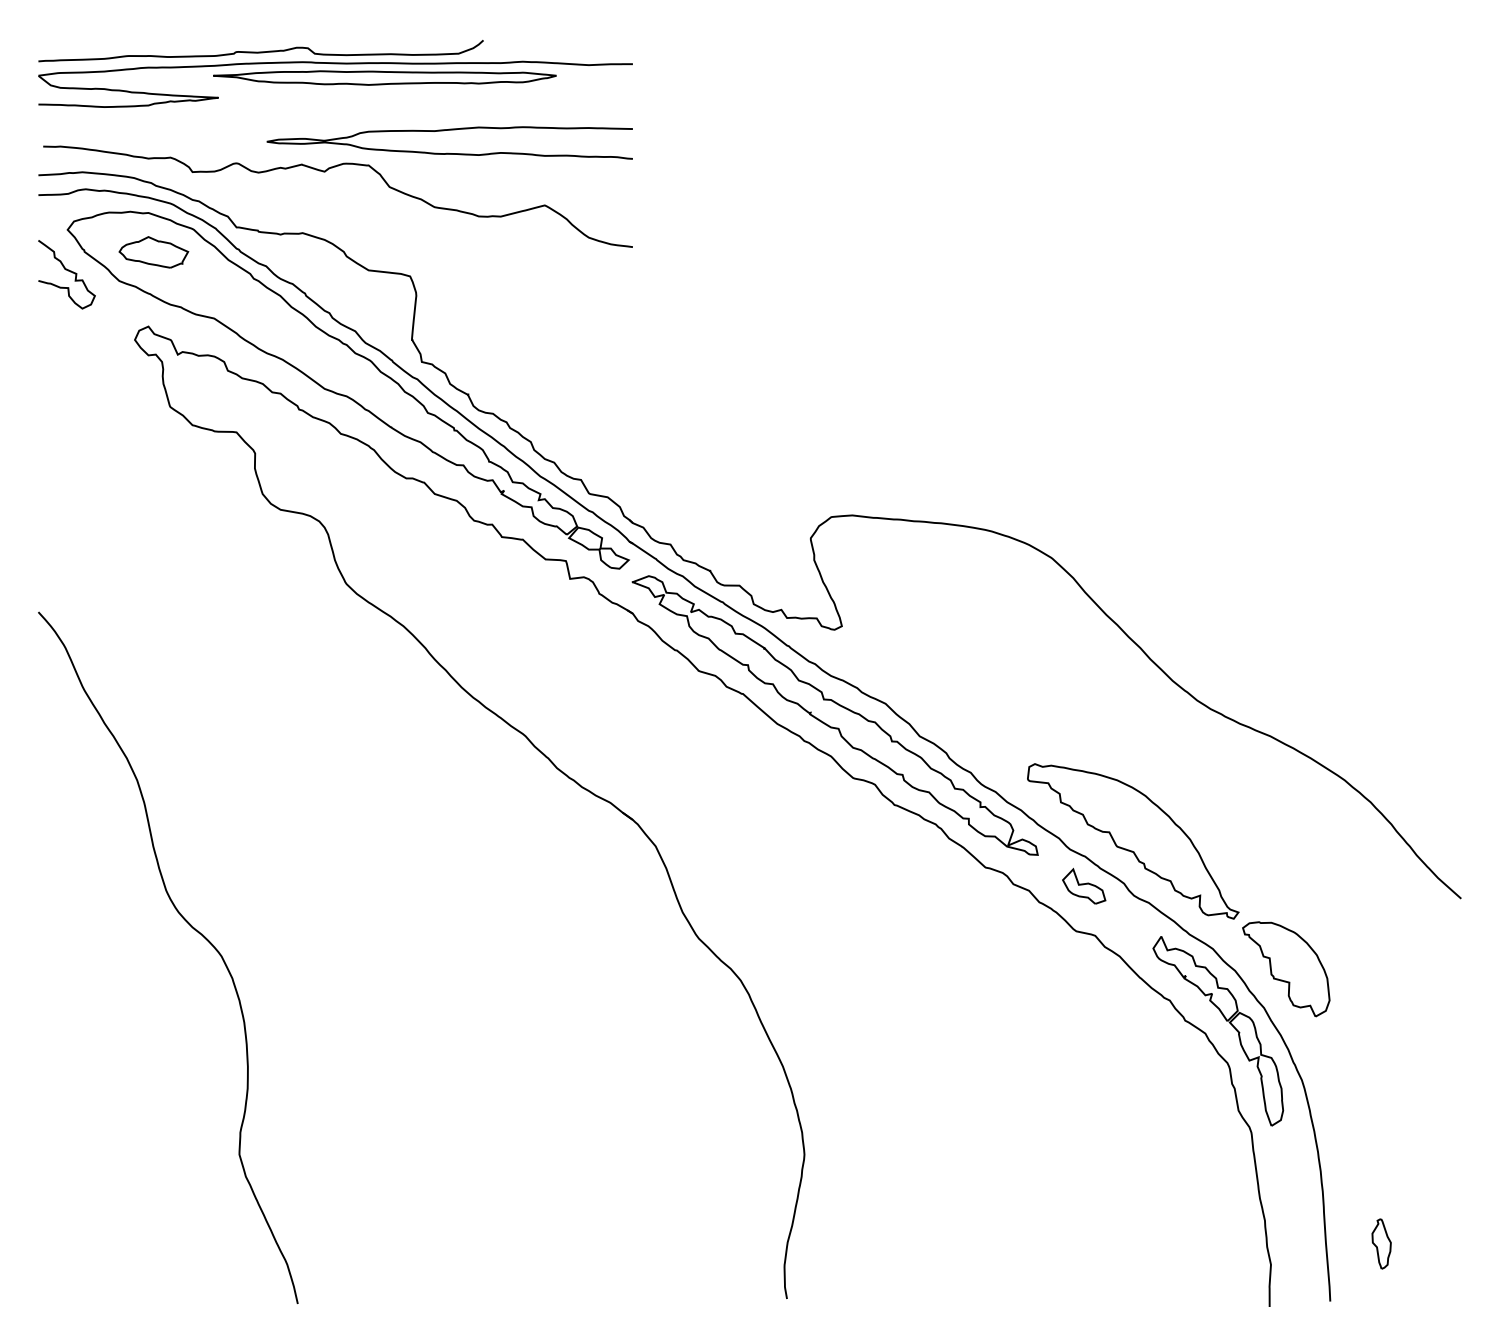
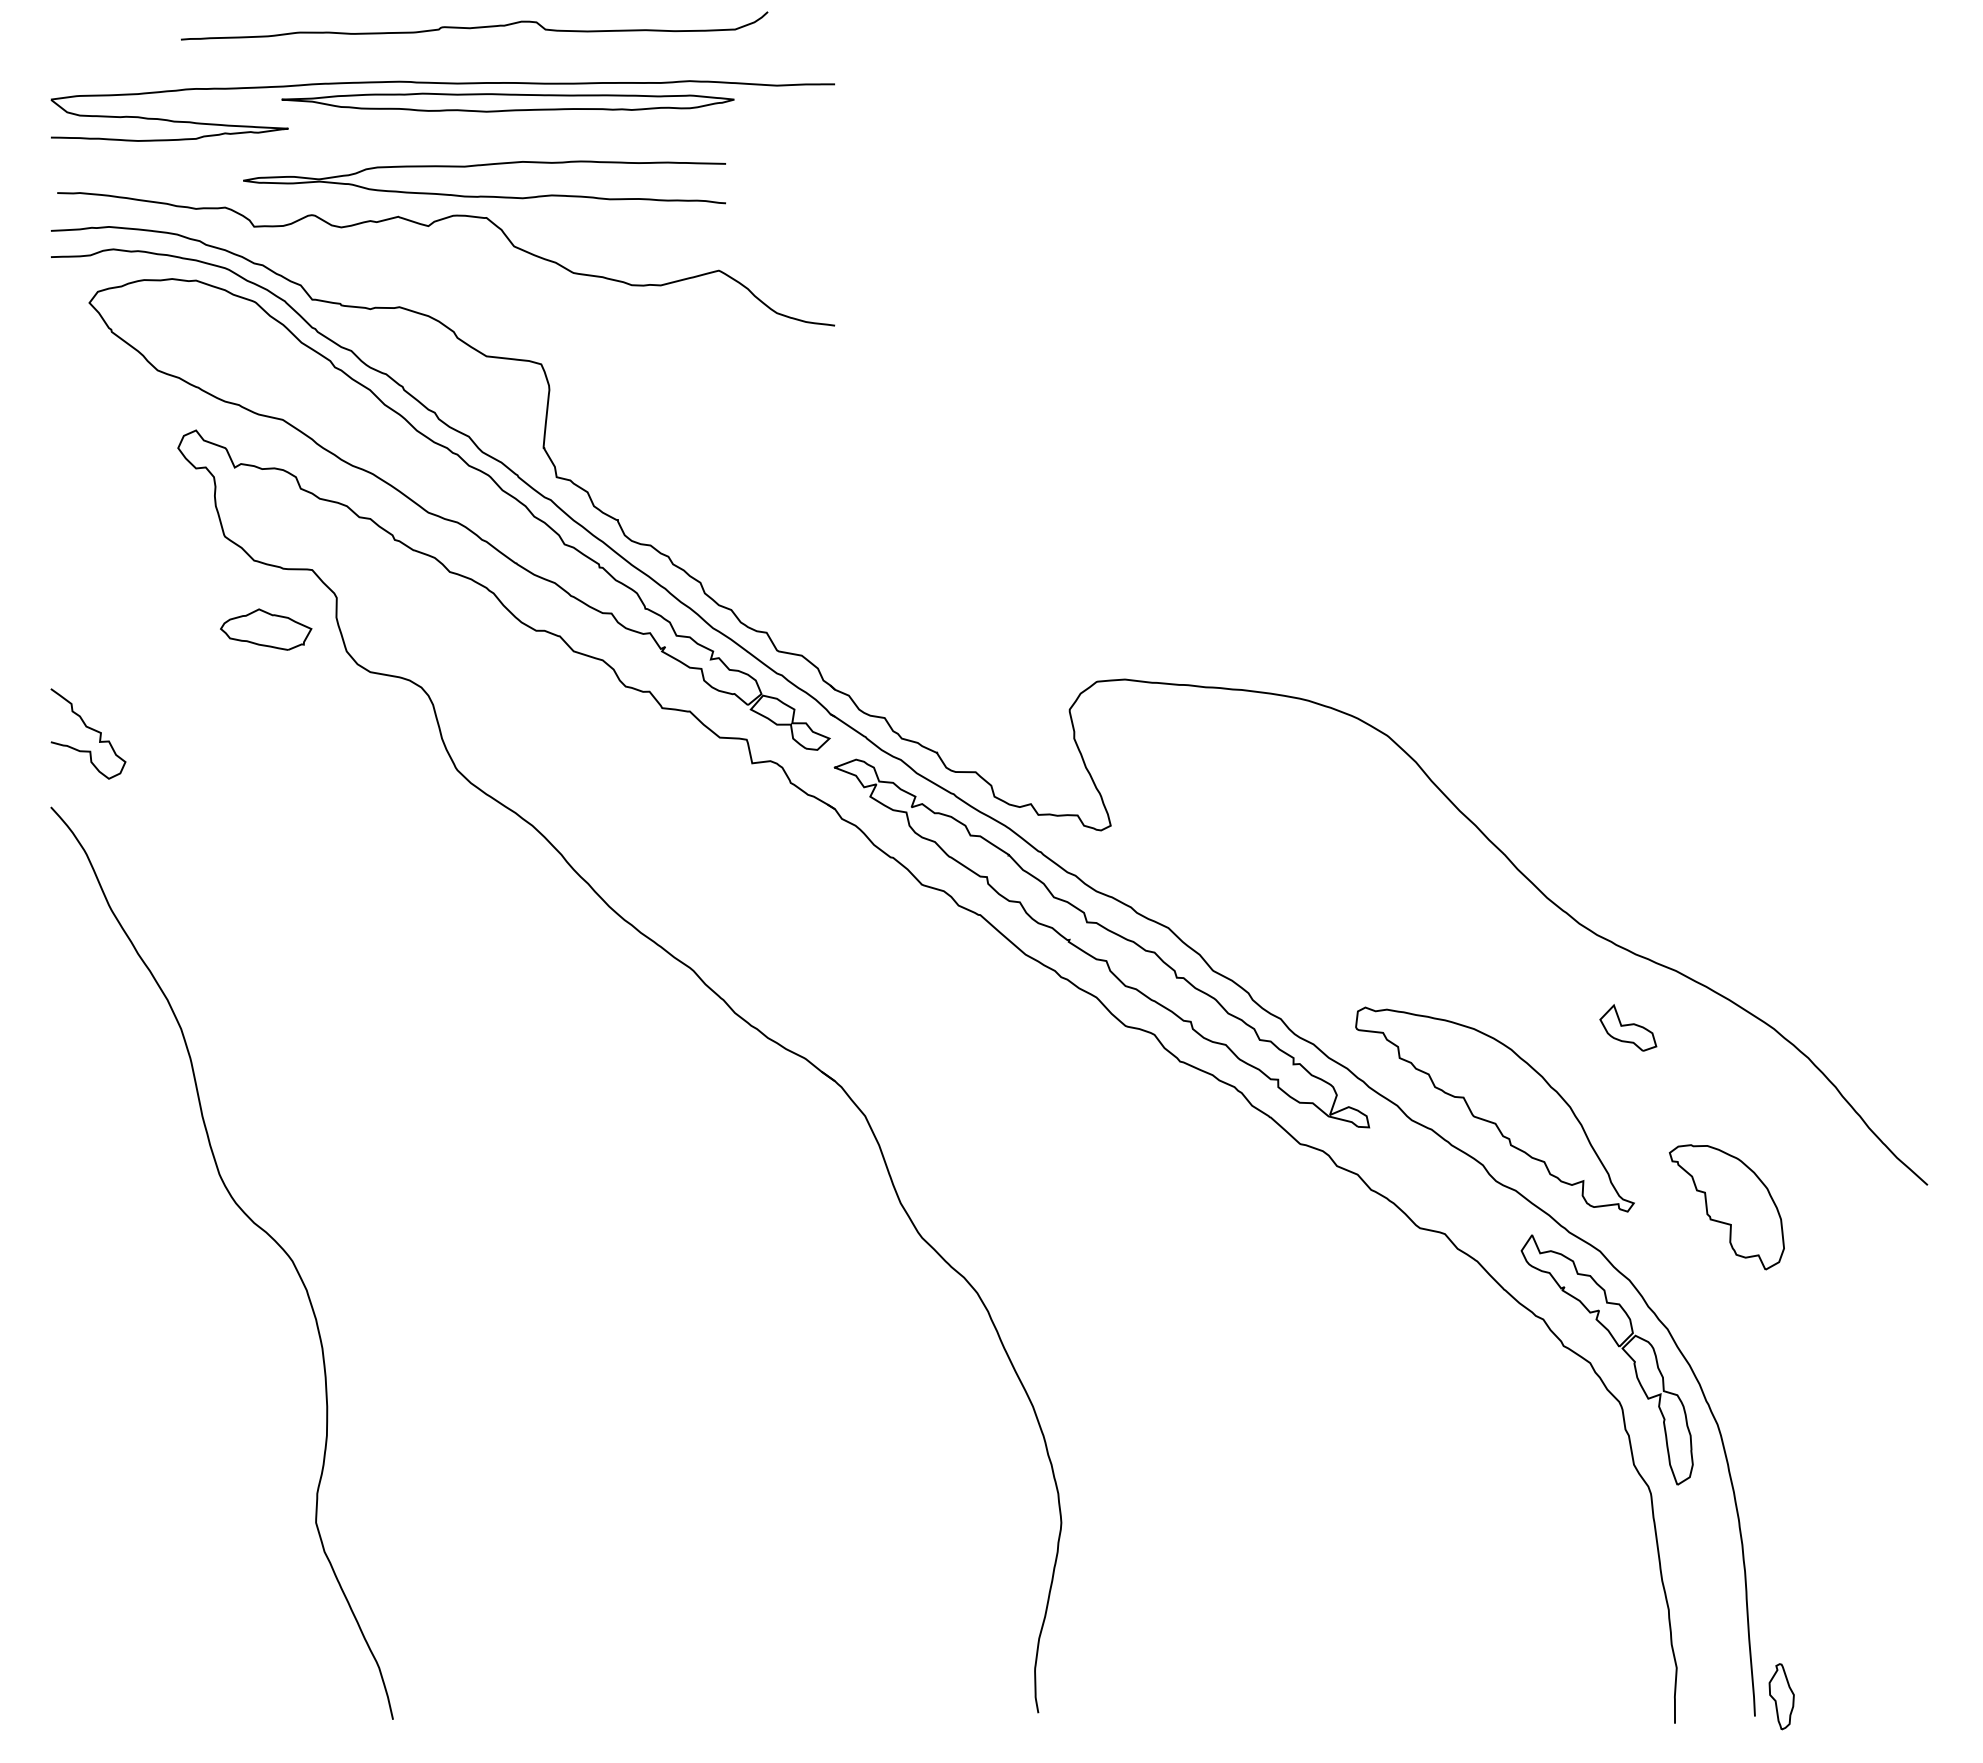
curve: (261, 51) -> (475, 26), moved
curve: (449, 152) -> (484, 195), moved
part: (154, 252) -> (266, 629), moved
curve: (68, 271) -> (90, 729), moved
part: (1084, 886) -> (1628, 1027), moved
part: (1285, 969) -> (1726, 1207), moved
part: (1381, 1243) -> (1781, 1696), moved

